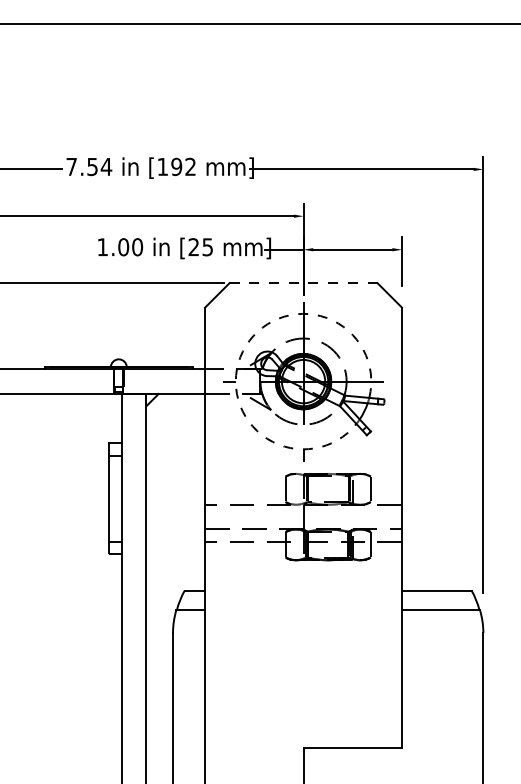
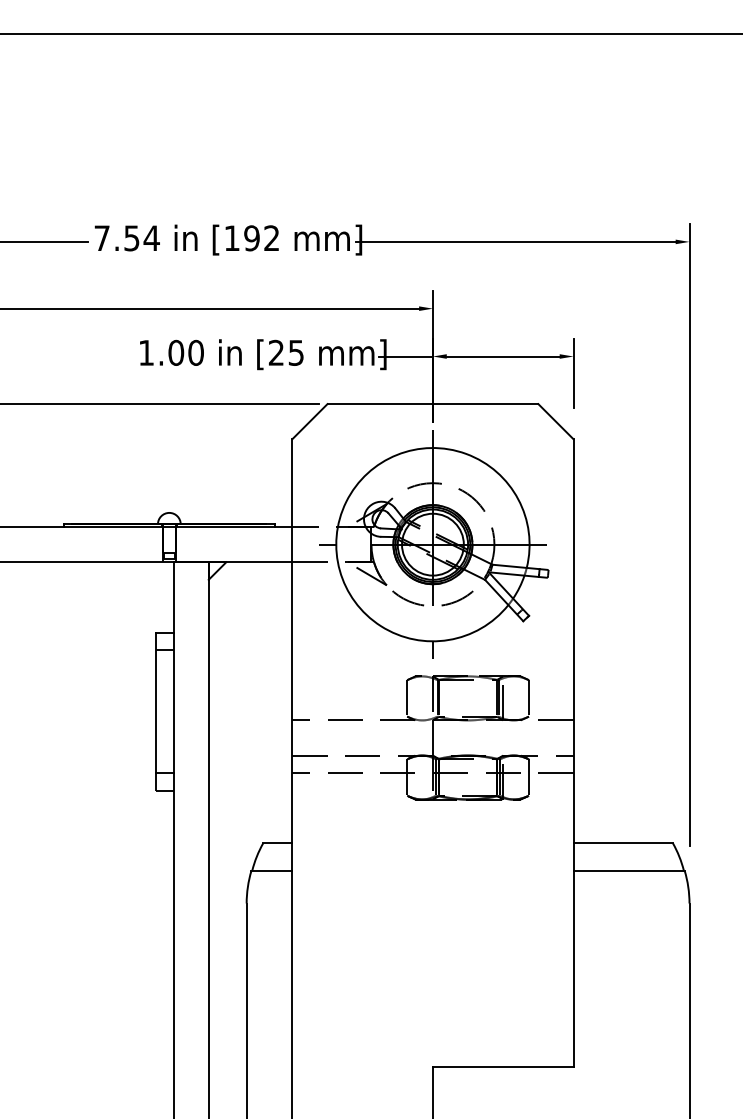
line: (303, 283) -> (432, 404), dashed -> solid
arc: (242, 351) -> (345, 501), dashed -> solid

